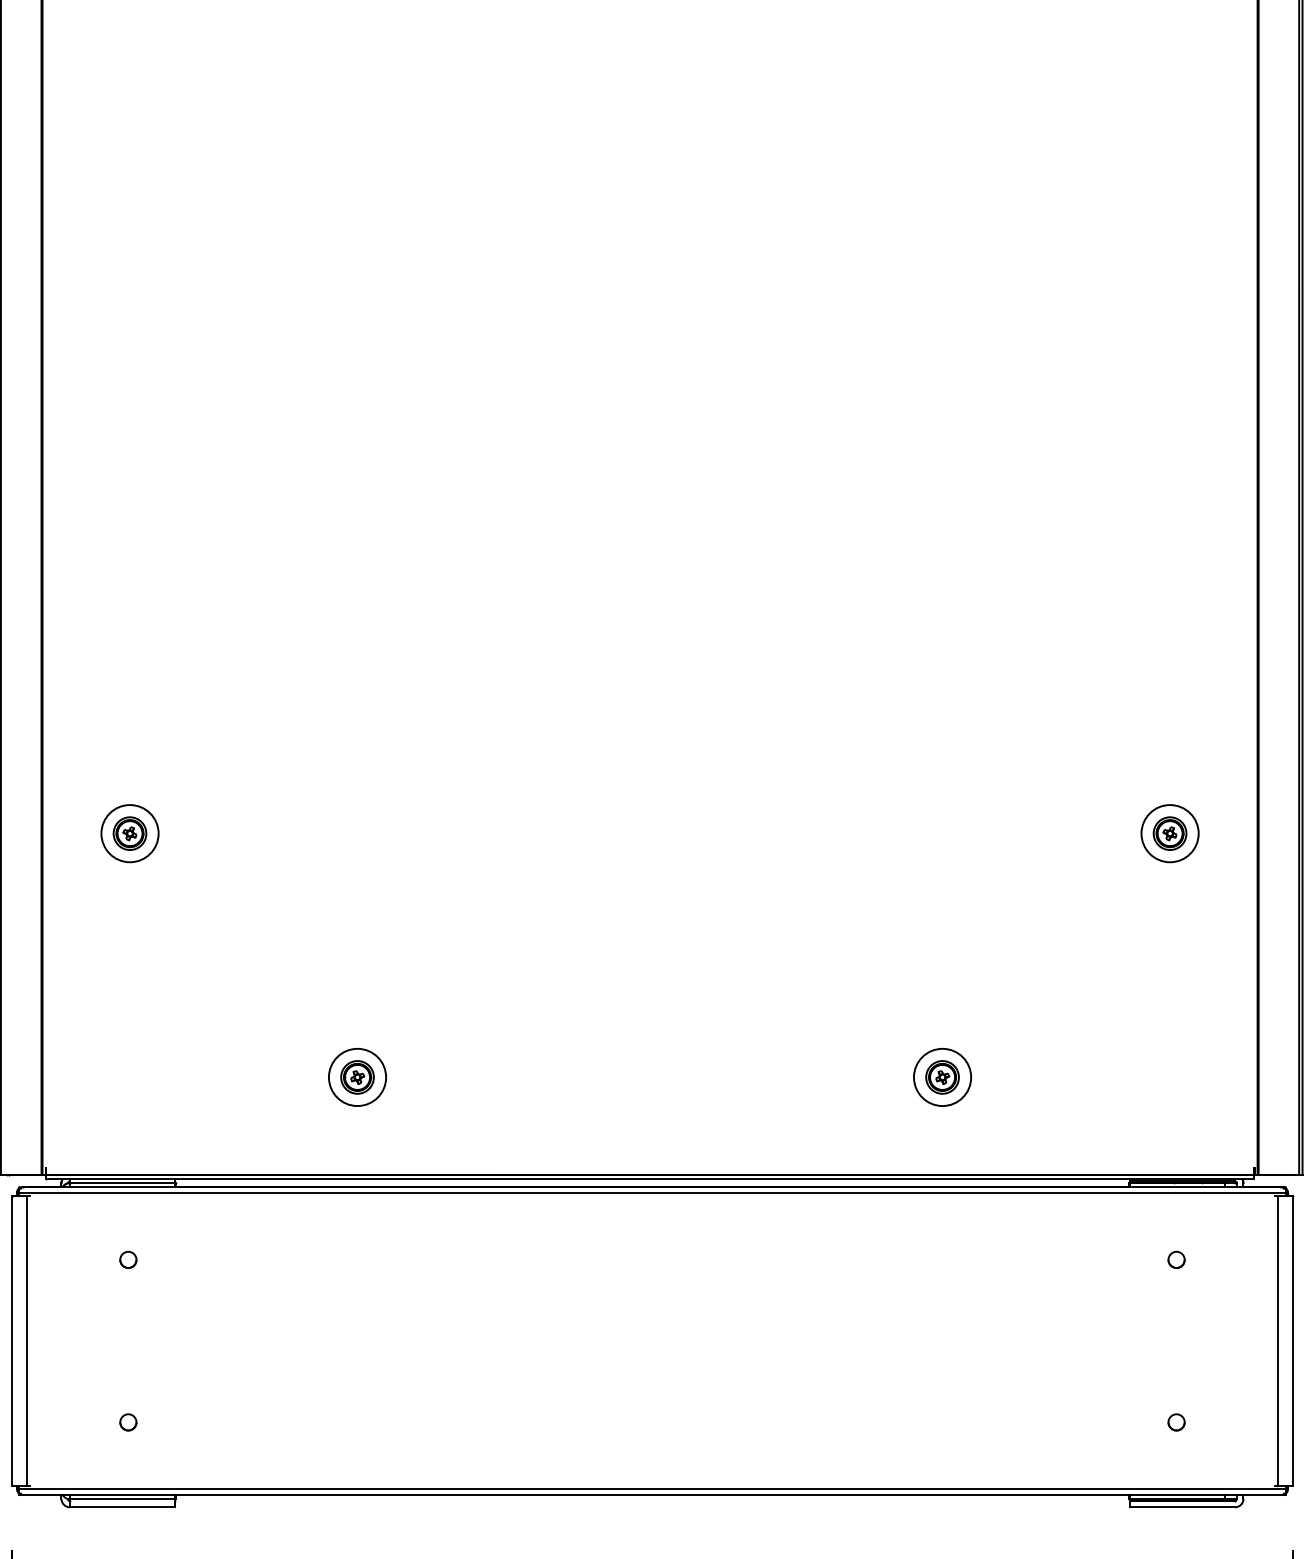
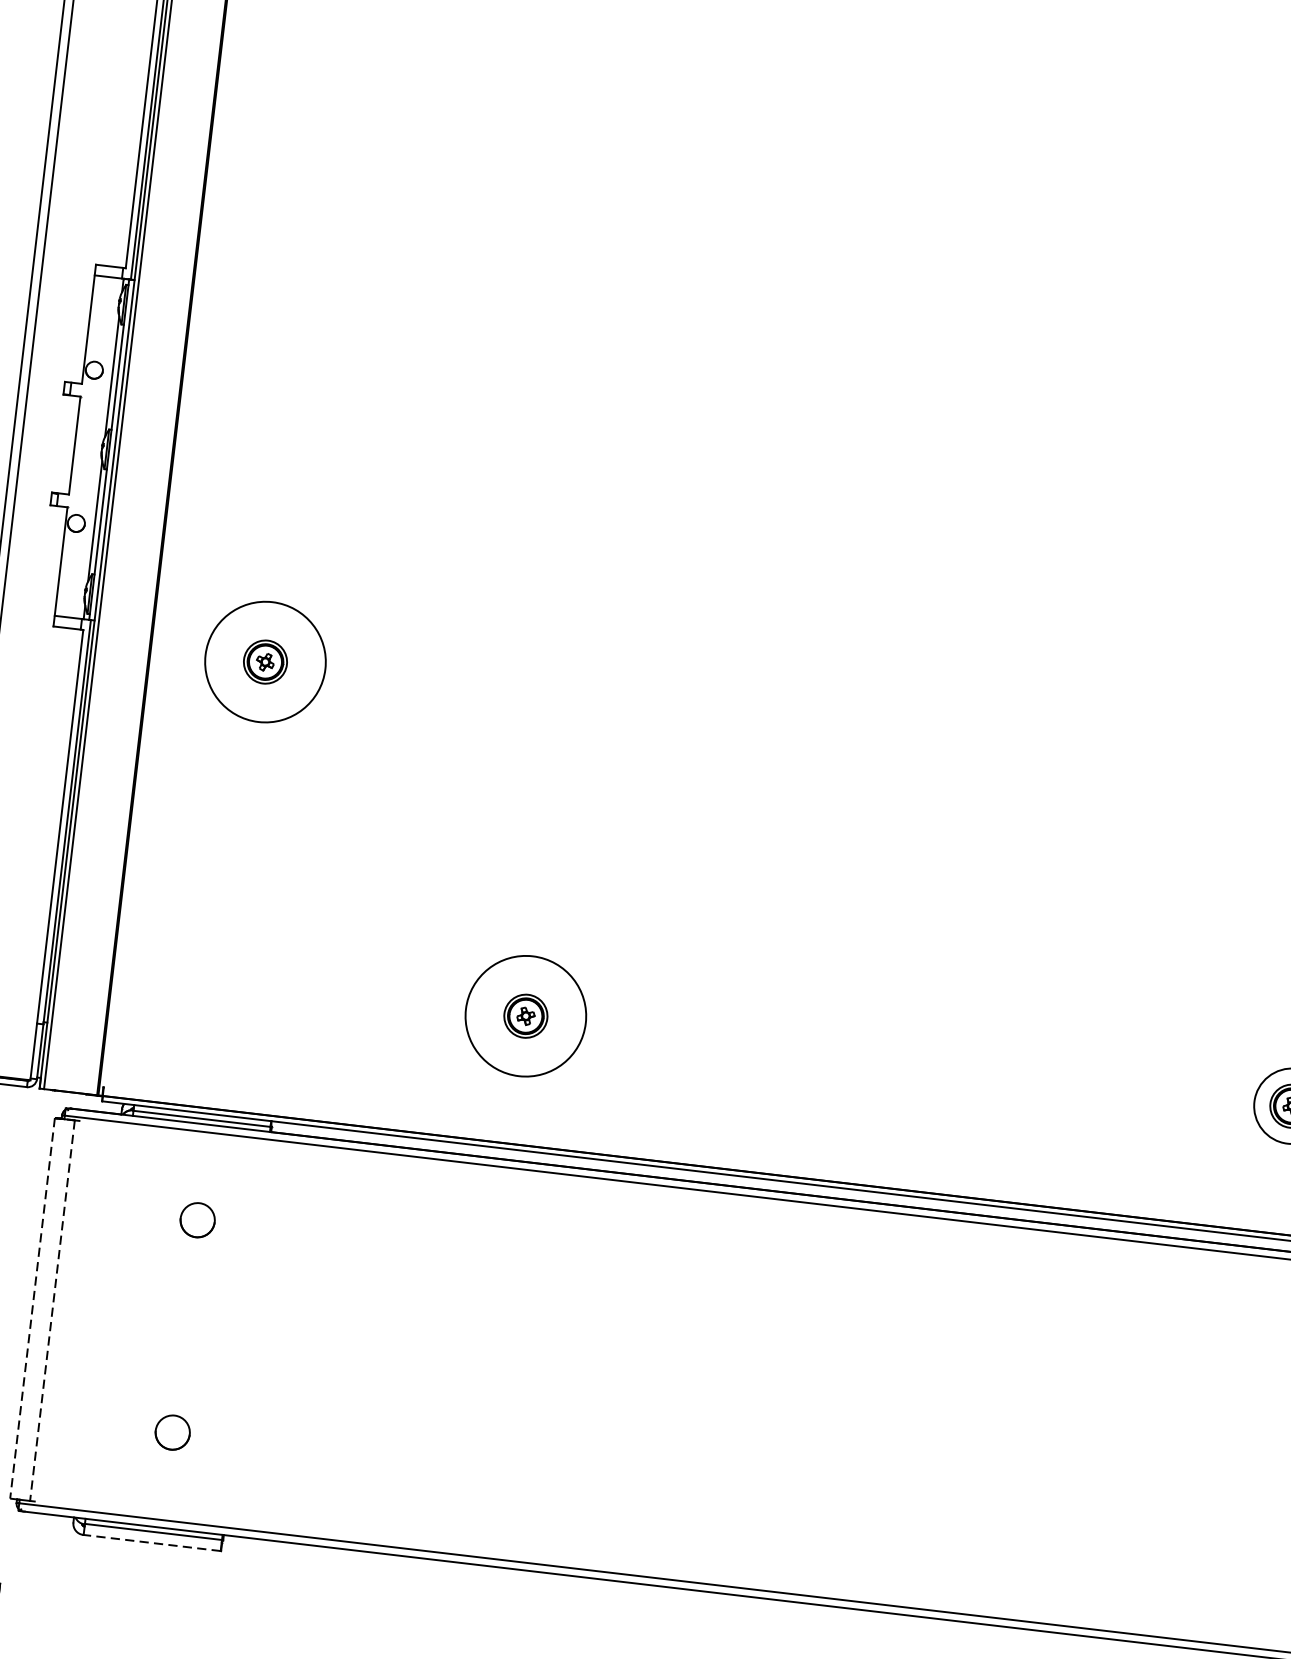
circle: (129, 833) -> (264, 661), size x1.6
circle: (357, 1077) -> (525, 1016), size x1.6
circle: (128, 1259) -> (198, 1219), size x1.6
line: (11, 1341) -> (32, 1308), solid -> dashed
line: (26, 1341) -> (51, 1311), solid -> dashed
circle: (128, 1422) -> (172, 1432), size x1.6
line: (122, 1507) -> (152, 1543), solid -> dashed

